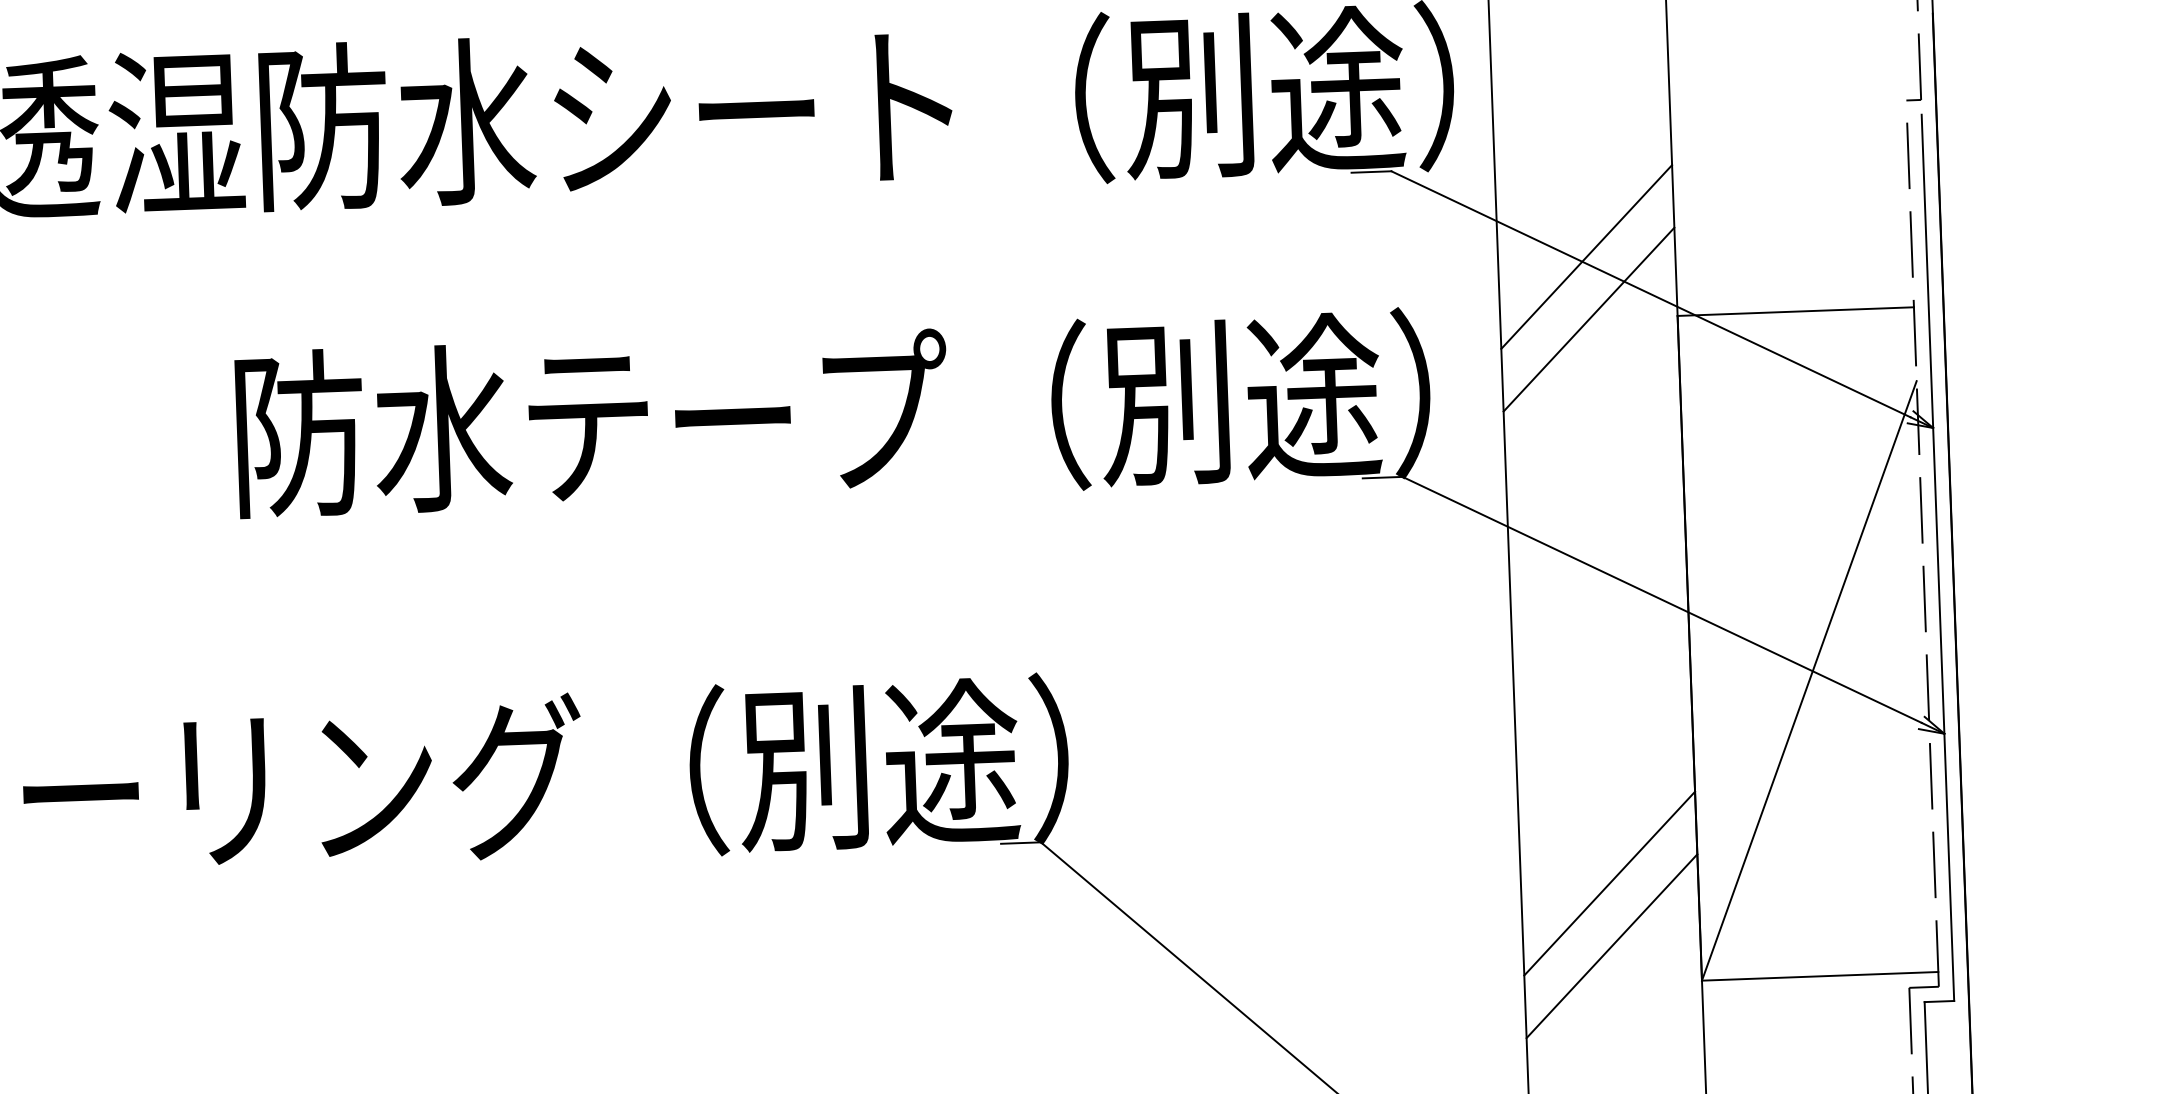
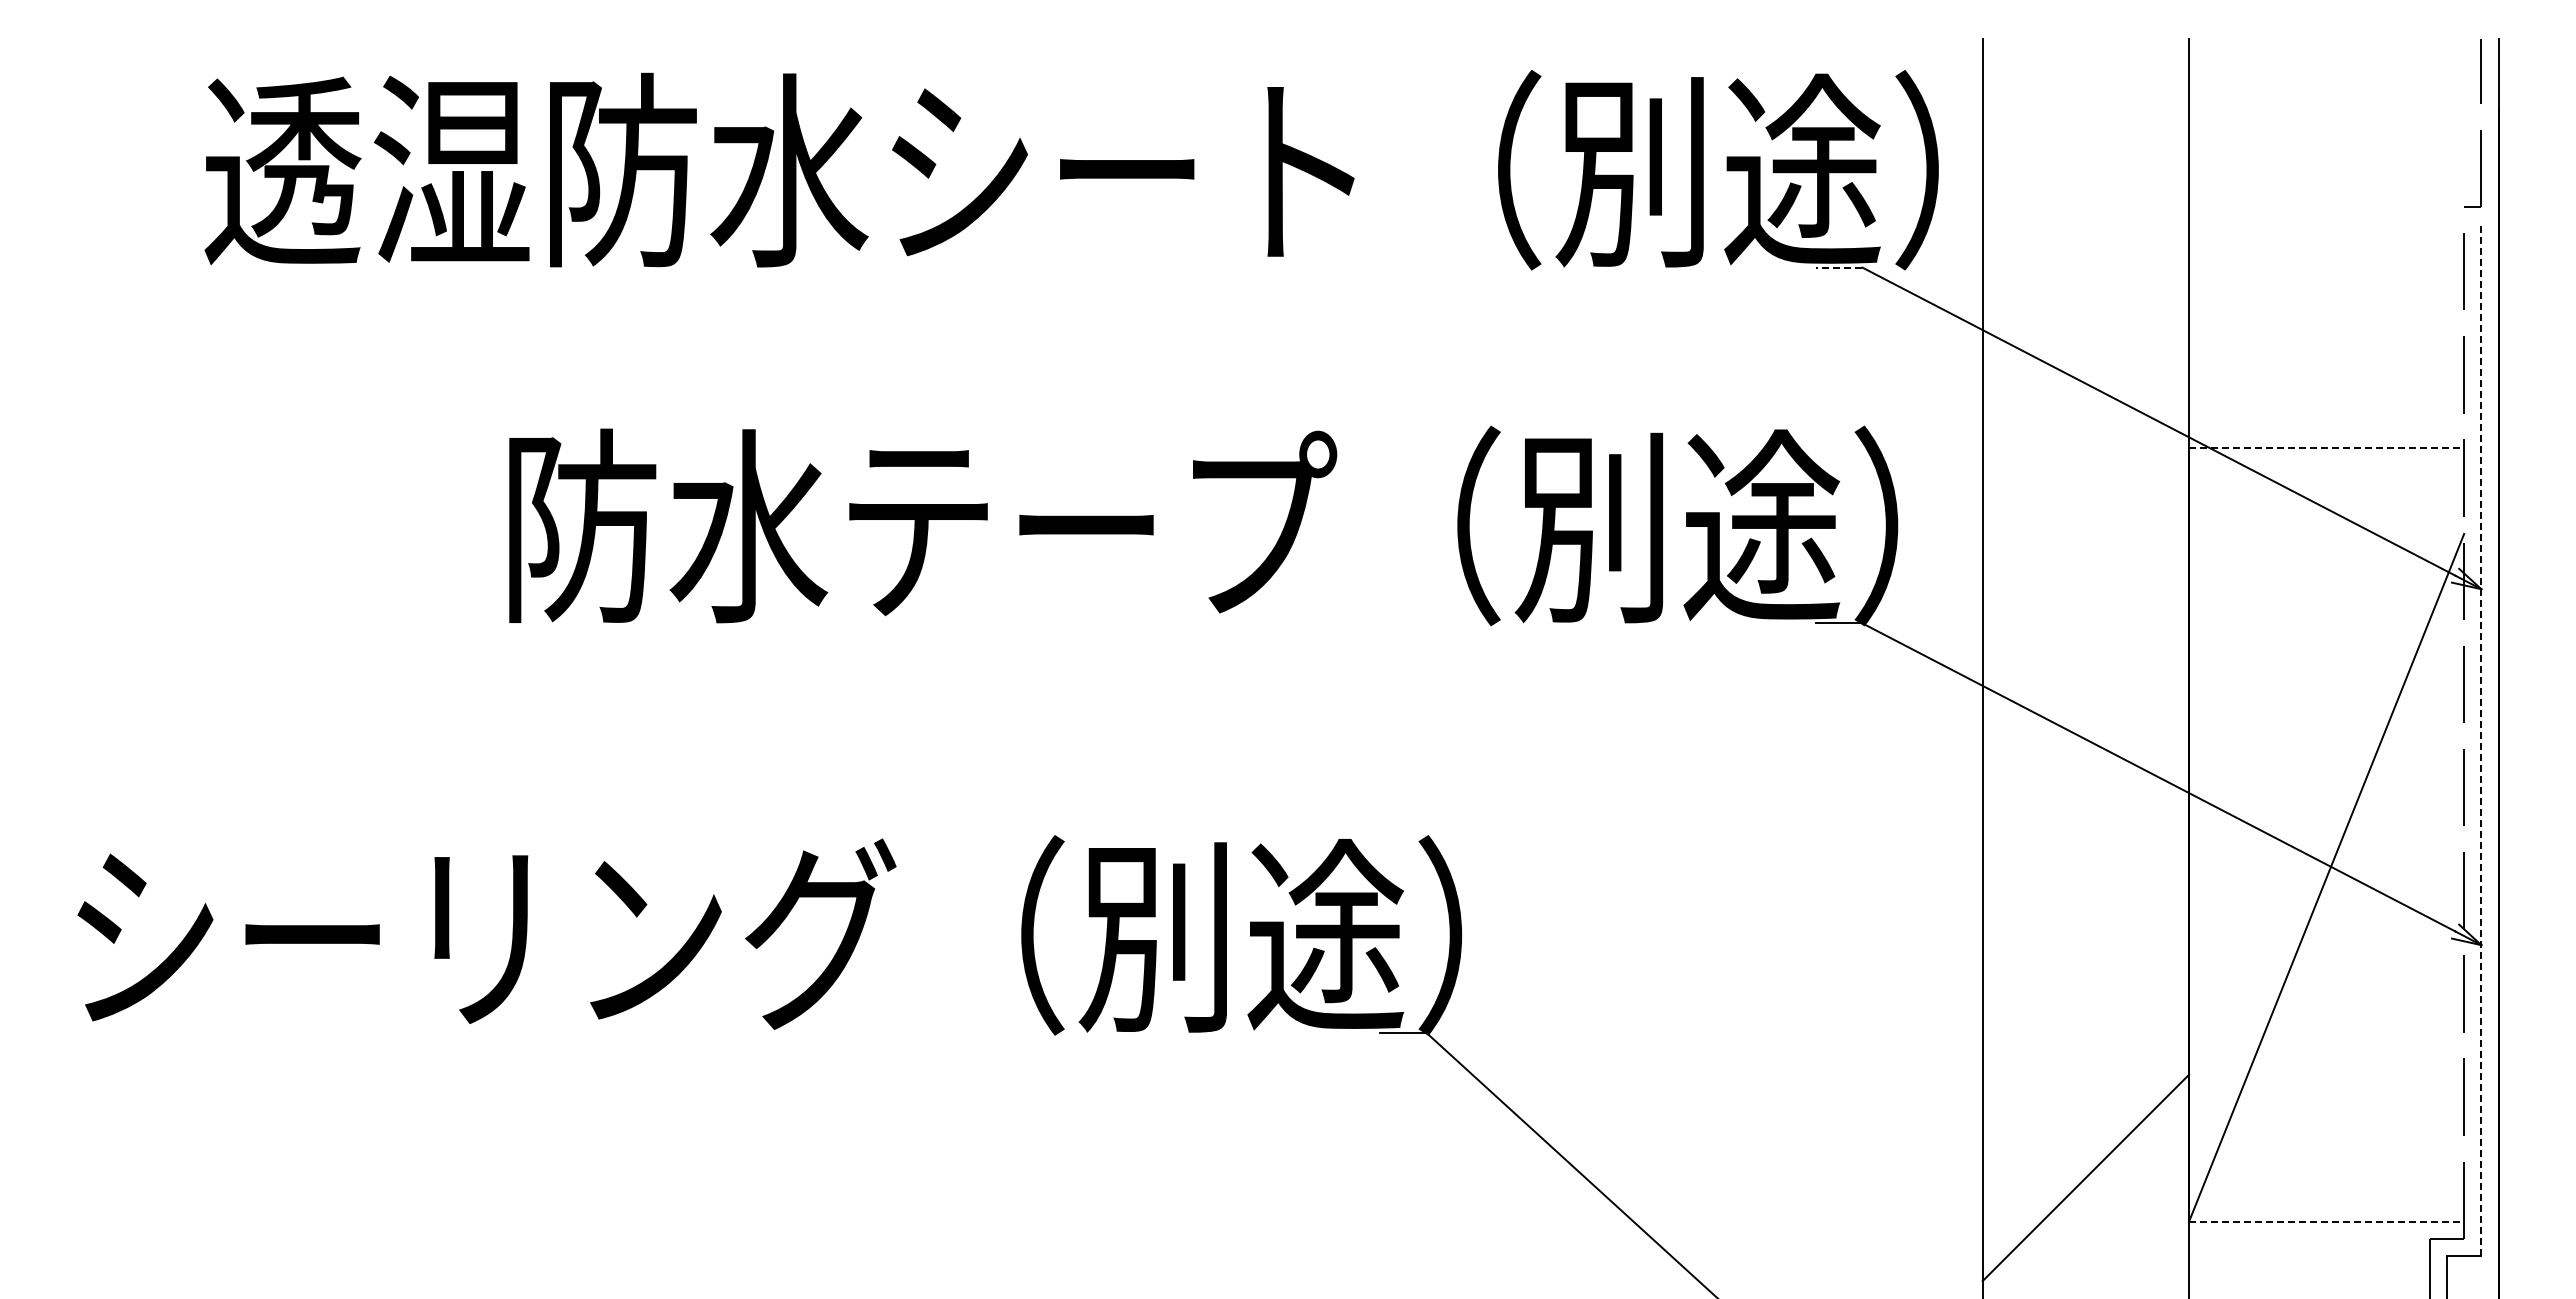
line: (1370, 171) -> (1838, 267), solid -> dashed
line: (1586, 256) -> (2085, 375), removed
line: (1795, 312) -> (2326, 448), solid -> dashed
line: (1588, 319) -> (2085, 448), removed
line: (1938, 557) -> (2481, 740), solid -> dashed
line: (1609, 883) -> (2085, 1104), removed
line: (1820, 976) -> (2326, 1221), solid -> dashed

